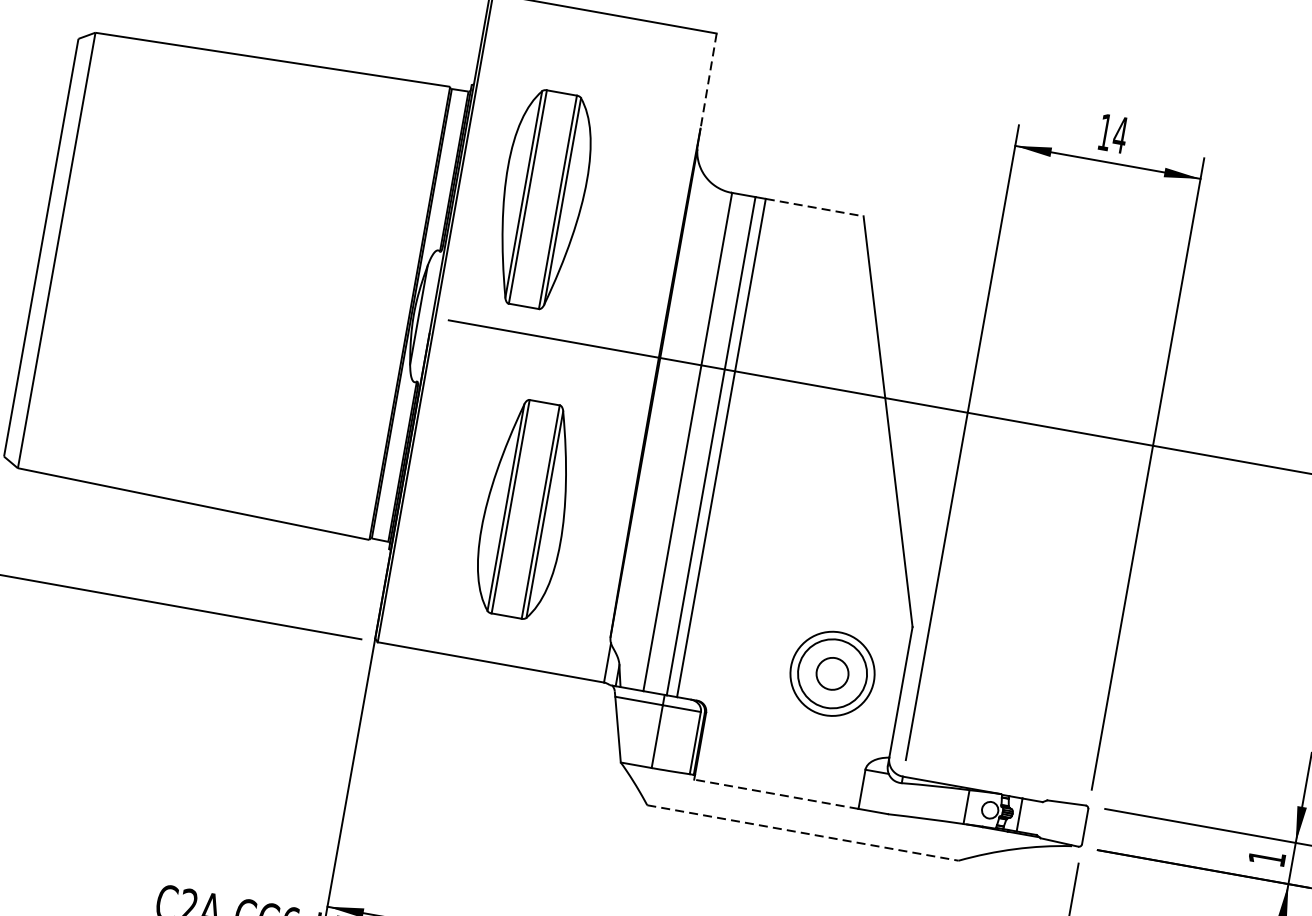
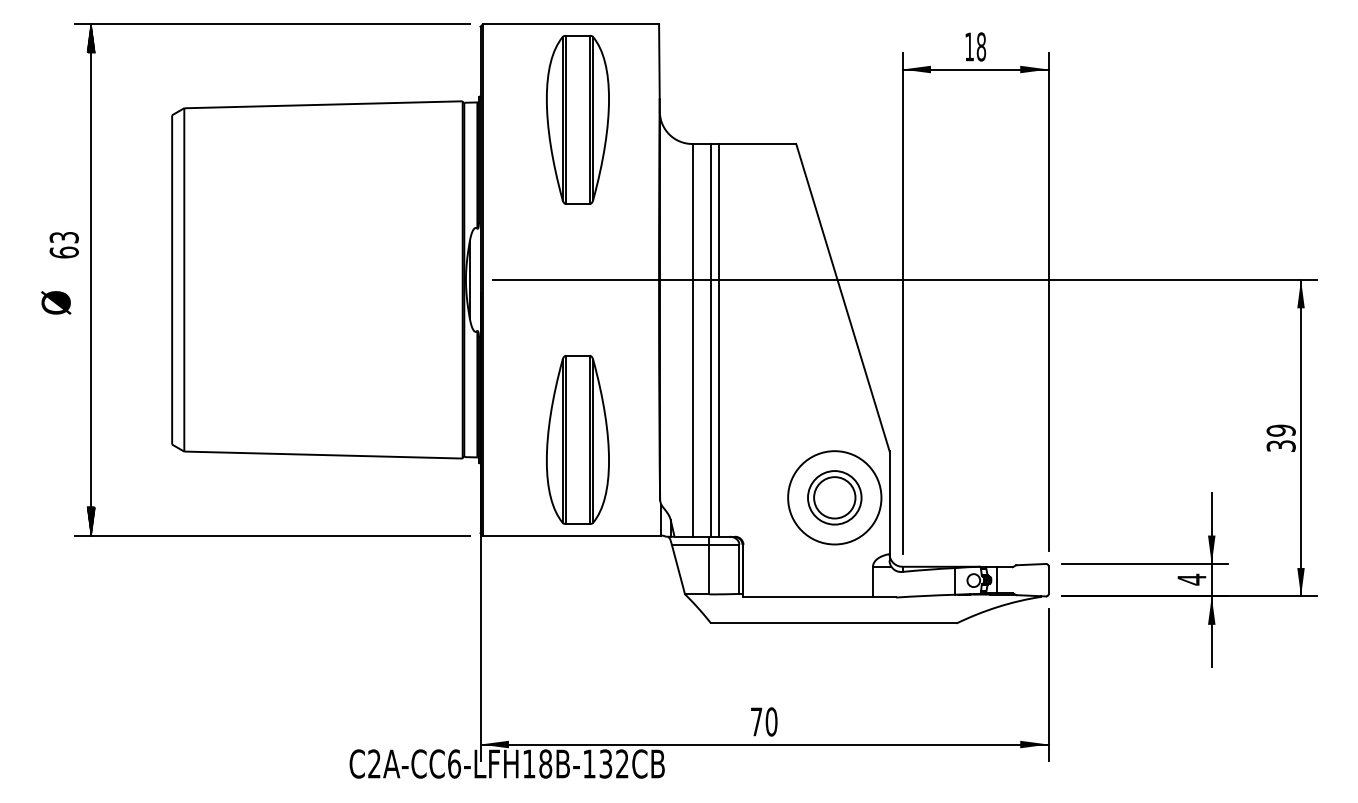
line: (708, 82) -> (659, 62), dashed -> solid
text: (1120, 134) -> (981, 46), 14 -> 18
part: (542, 199) -> (577, 119), moved
line: (814, 206) -> (757, 143), dashed -> solid
part: (525, 508) -> (577, 439), moved
circle: (832, 673) -> (834, 497), size x1.43
circle: (832, 673) -> (834, 497), size x1.67
line: (776, 794) -> (808, 597), dashed -> solid
line: (802, 832) -> (833, 623), dashed -> solid
text: (1266, 858) -> (1191, 579), 1 -> 4

